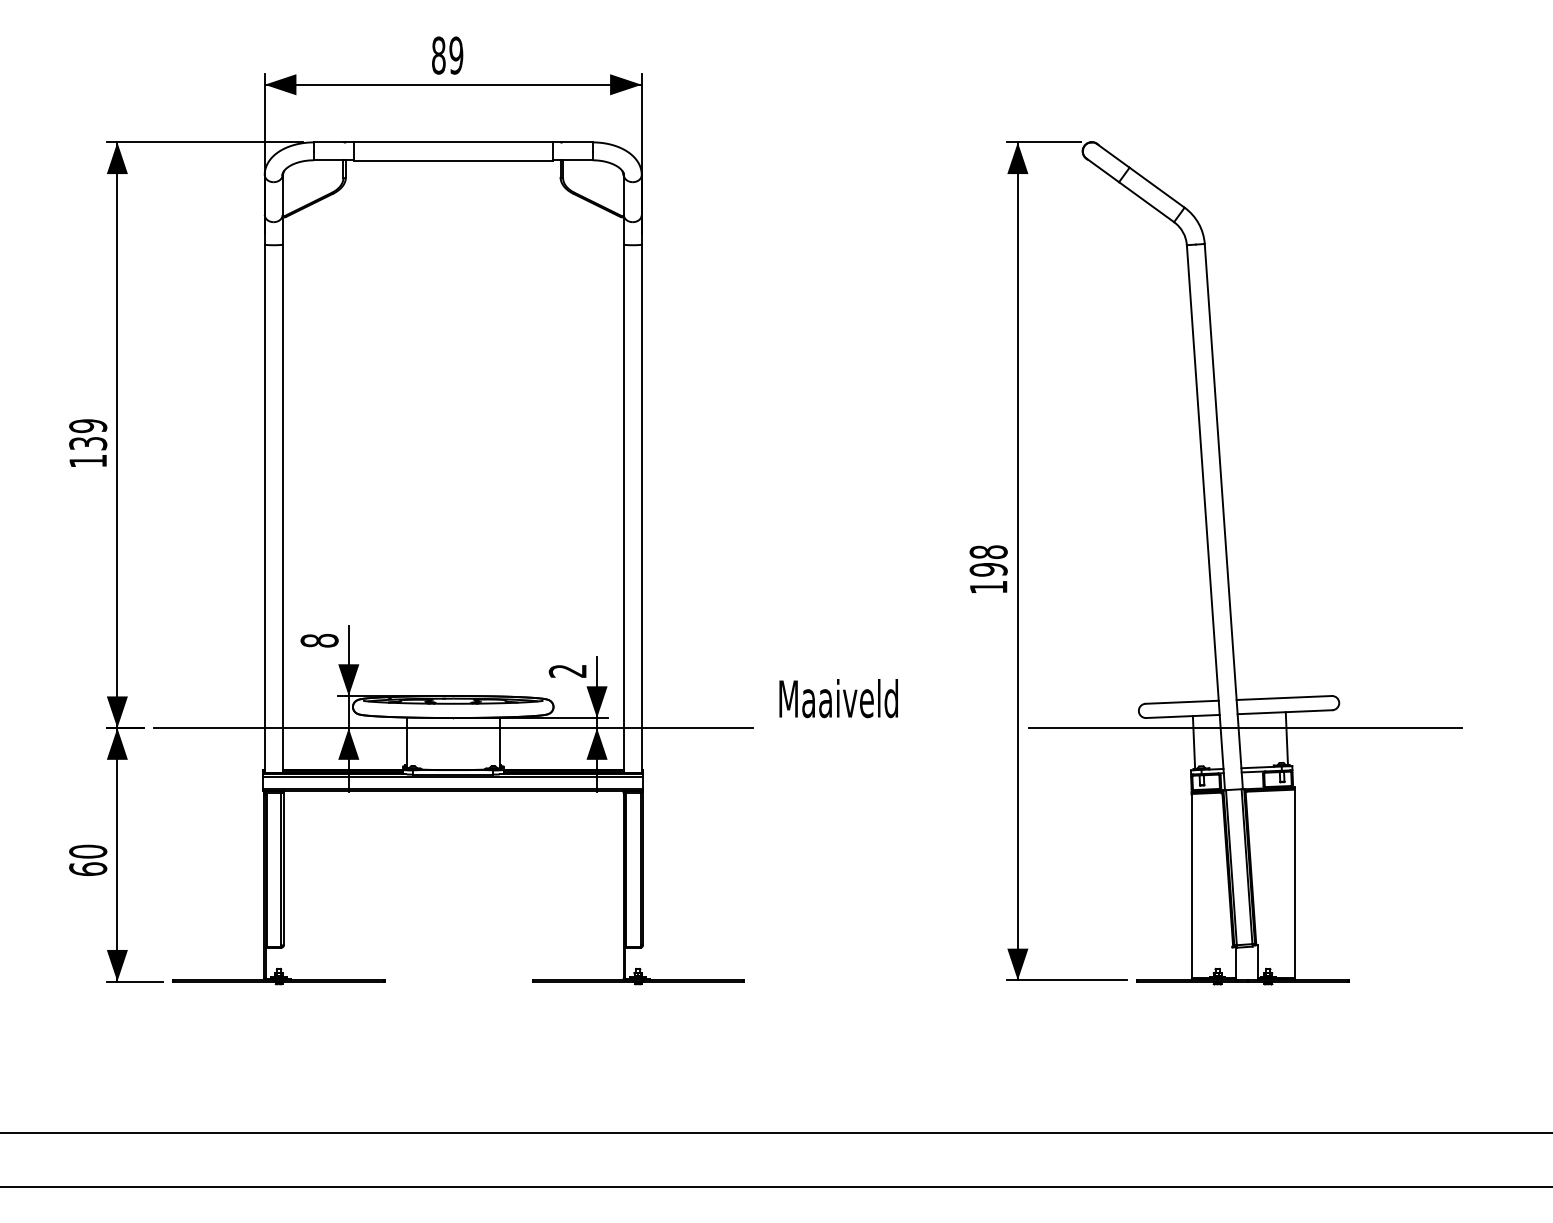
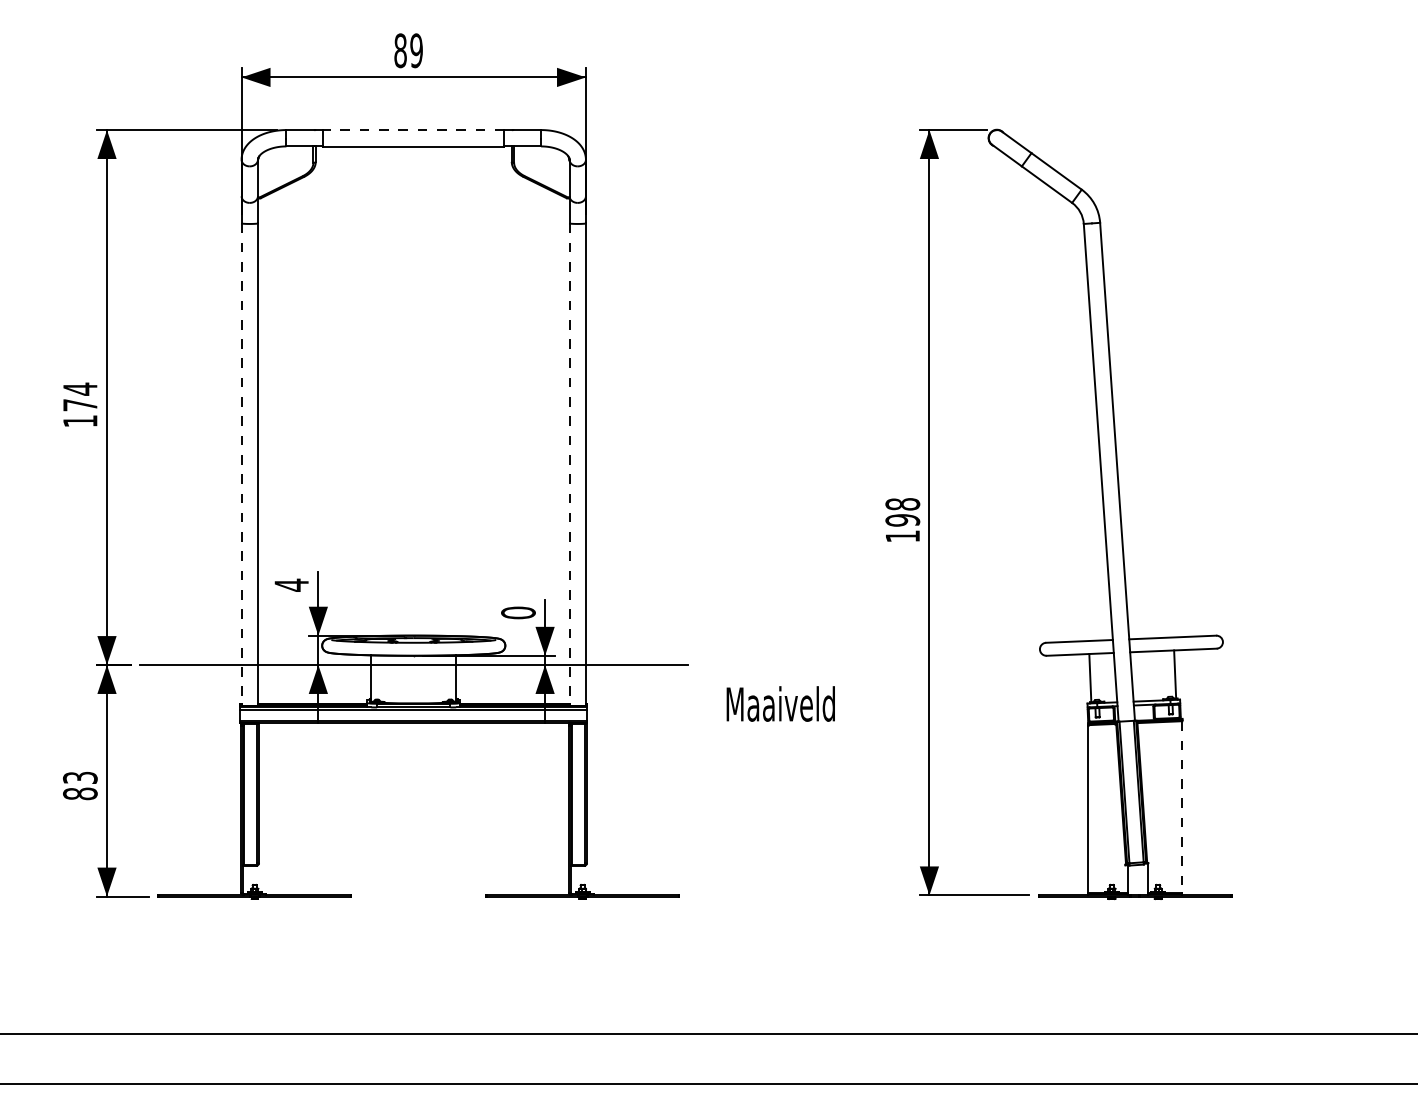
line: (452, 141) -> (413, 129), solid -> dashed
text: (88, 434) -> (80, 396), 139 -> 174
line: (264, 509) -> (241, 465), solid -> dashed
line: (623, 509) -> (569, 465), solid -> dashed
text: (319, 639) -> (291, 584), 8 -> 4
text: (567, 670) -> (518, 612), 2 -> 0
text: (838, 697) -> (780, 703), moved
line: (1244, 728) -> (1136, 665), removed
text: (88, 860) -> (80, 785), 60 -> 83
line: (1294, 884) -> (1182, 807), solid -> dashed

